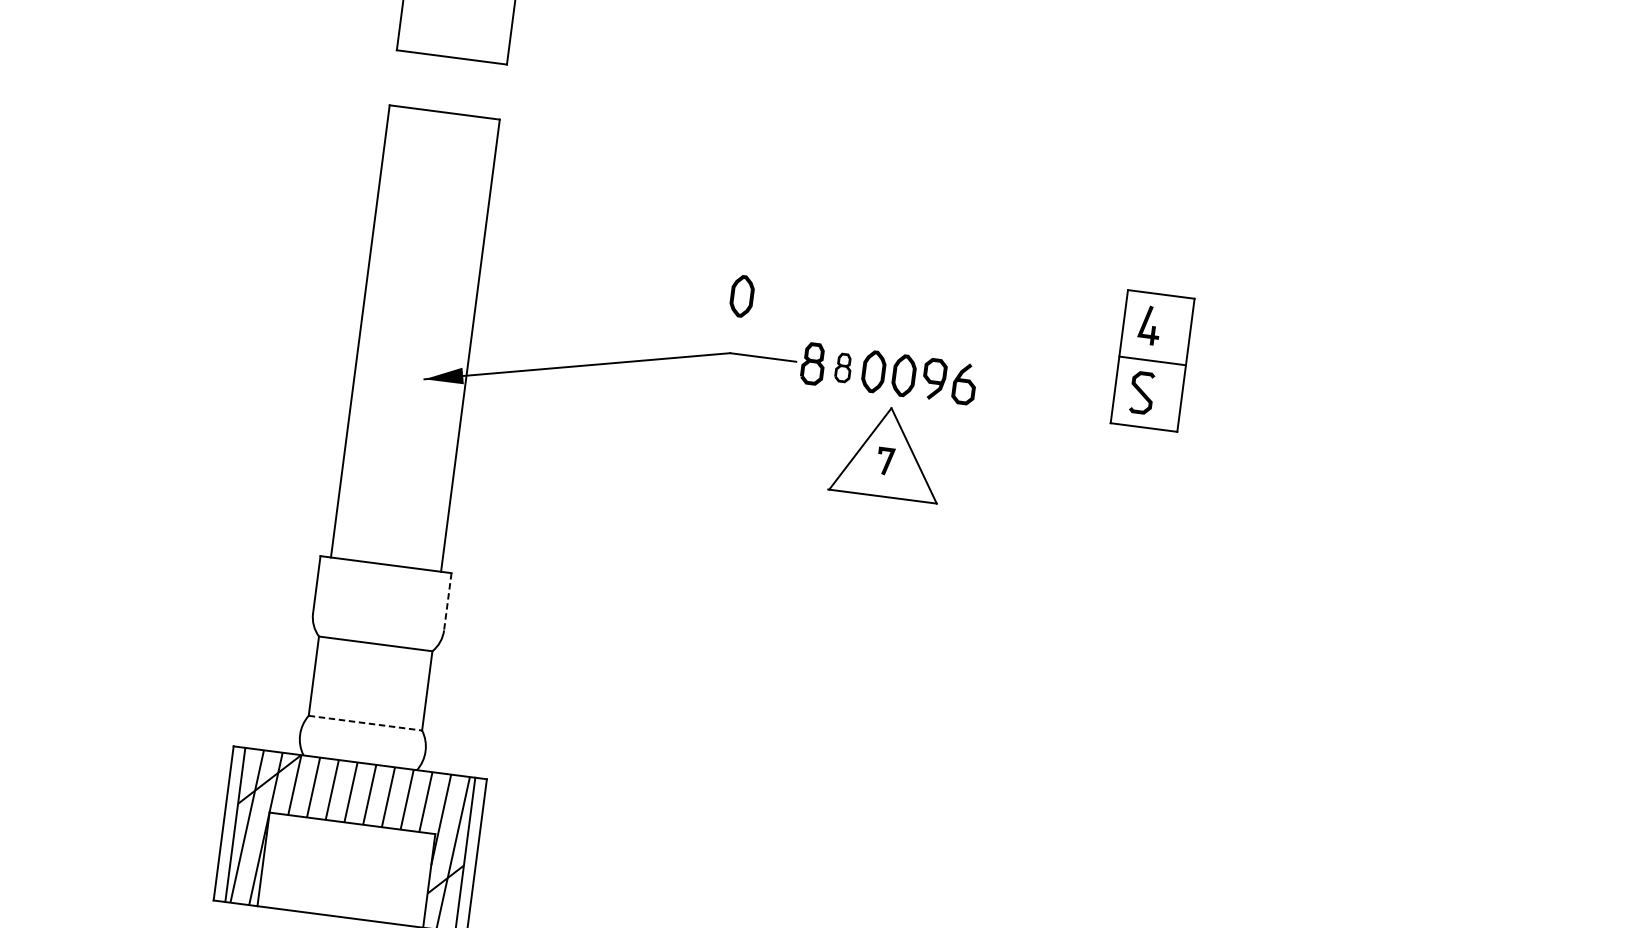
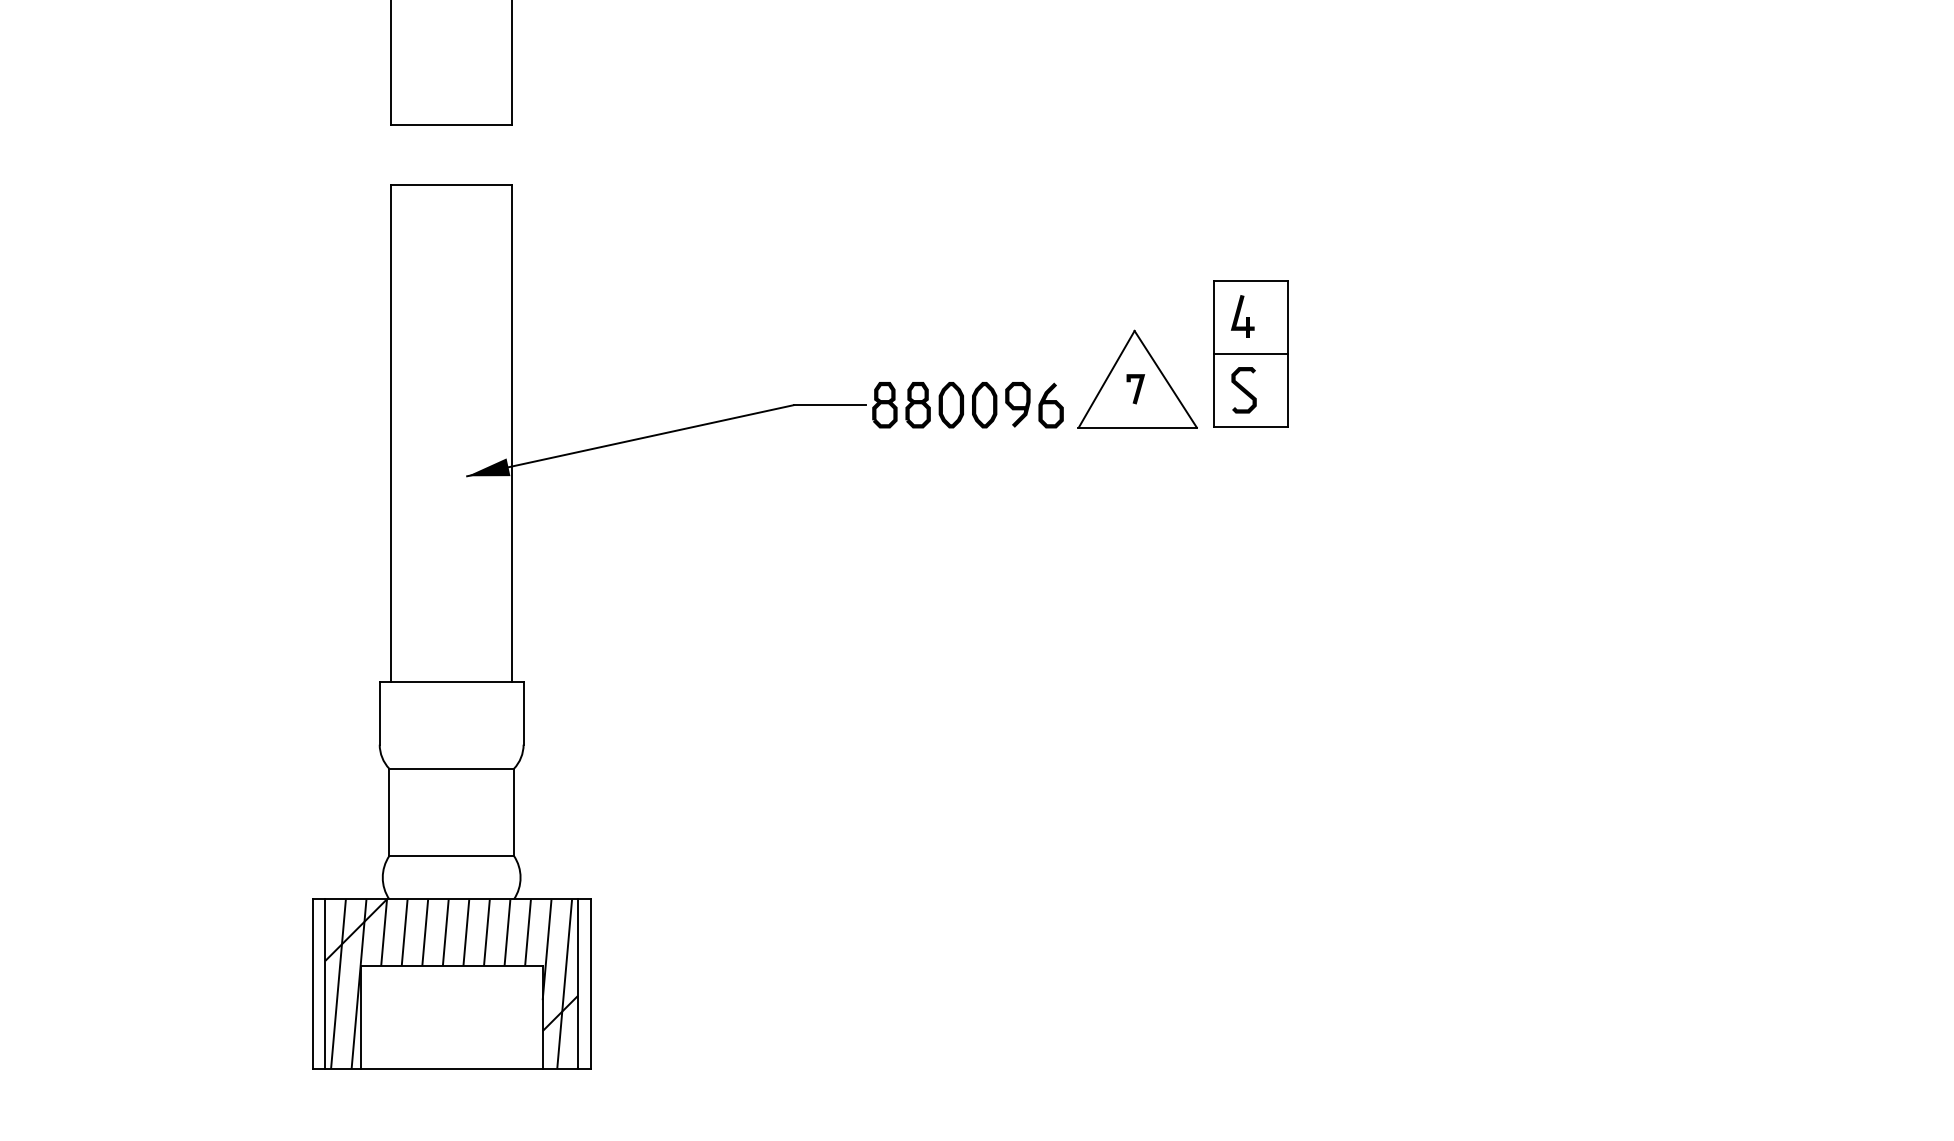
part: (742, 296) -> (798, 342), removed
part: (842, 368) -> (917, 405), size x1.43
part: (888, 451) -> (1137, 378), moved
line: (447, 601) -> (523, 713), dashed -> solid
line: (366, 722) -> (452, 855), dashed -> solid

